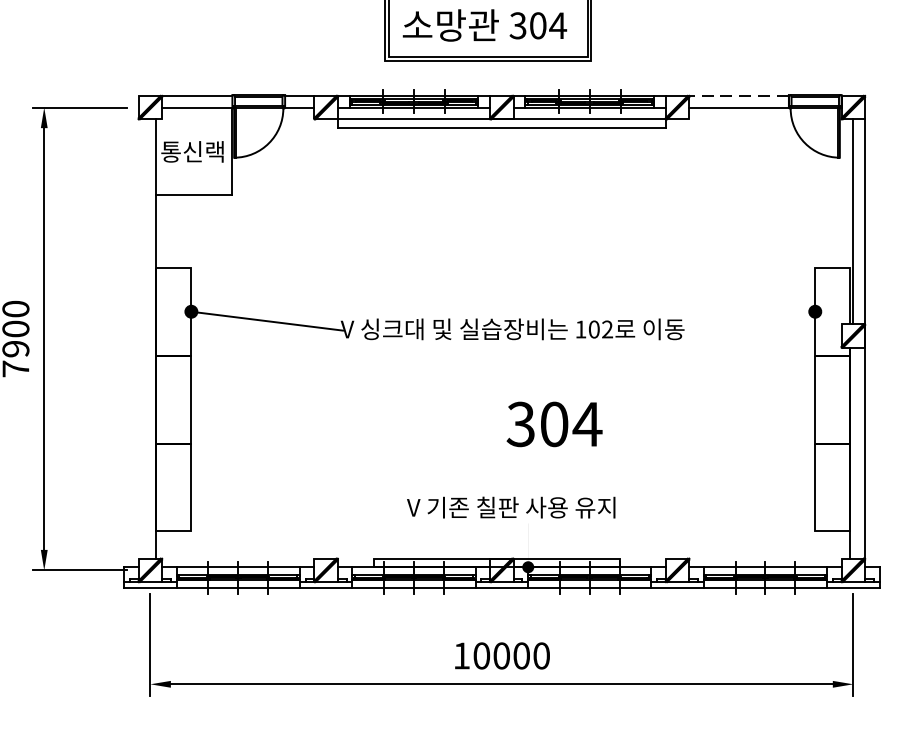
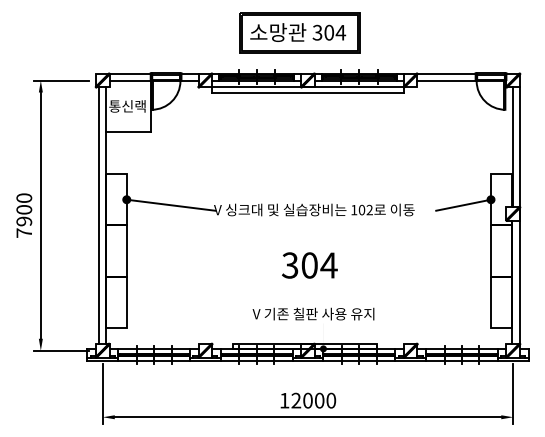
line: (739, 95) -> (446, 73), dashed -> solid
line: (768, 319) -> (463, 204), added
line: (144, 338) -> (99, 215), added
text: (554, 424) -> (309, 265), moved
text: (482, 655) -> (296, 400), 10000 -> 12000

